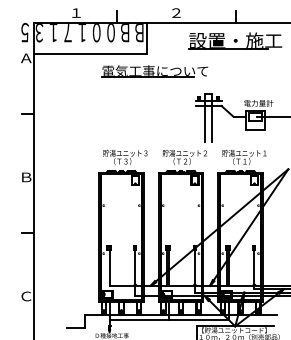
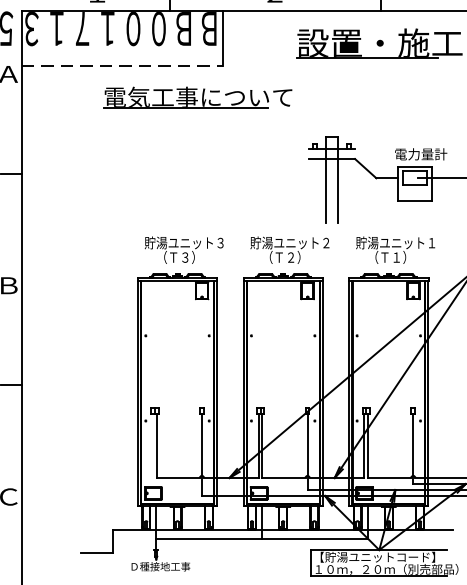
line: (90, 53) -> (122, 65), solid -> dashed
part: (154, 71) -> (196, 97), moved

